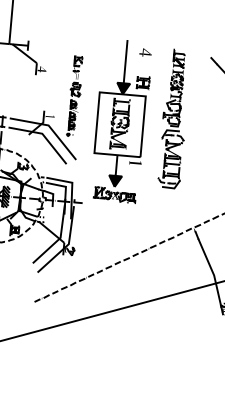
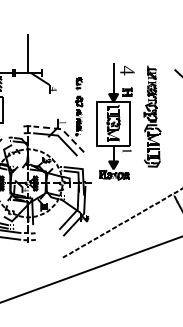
part: (145, 52) -> (127, 70), size x1.6
line: (49, 125) -> (62, 129), solid -> dashed

